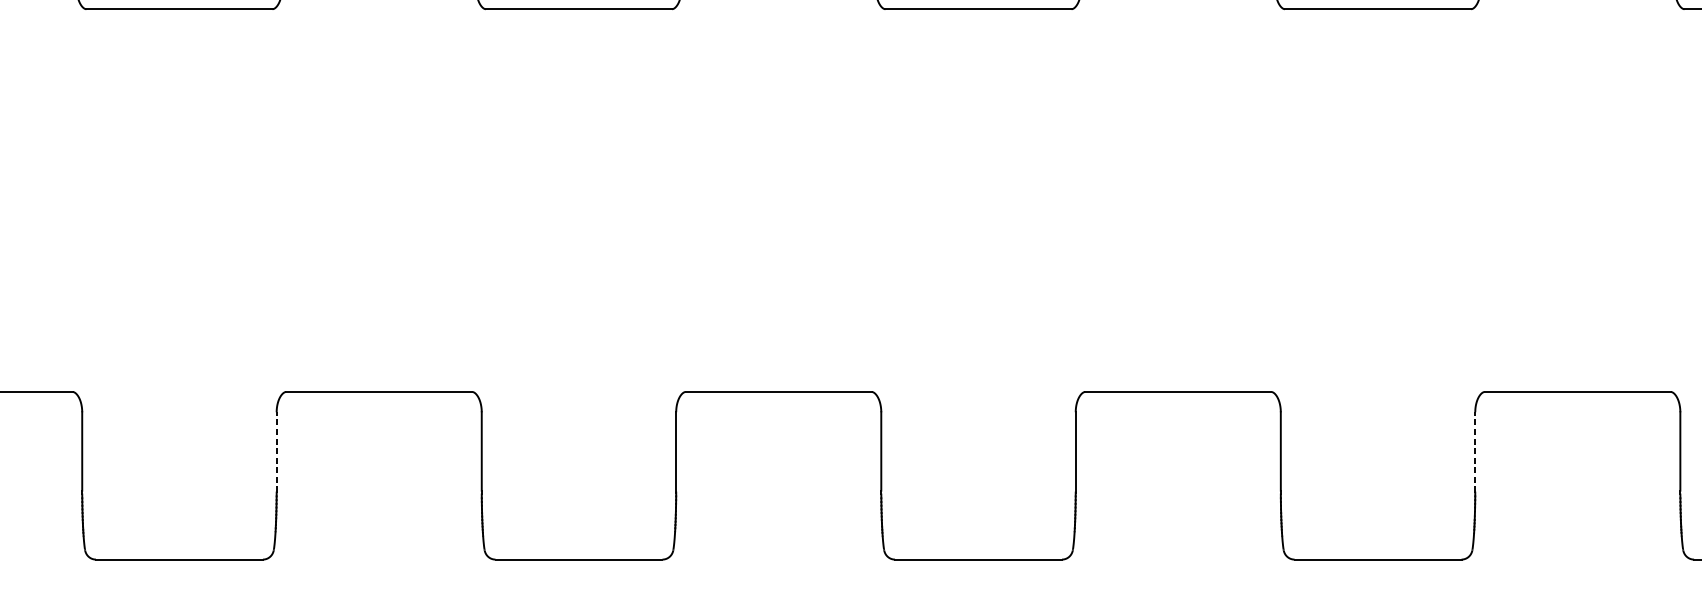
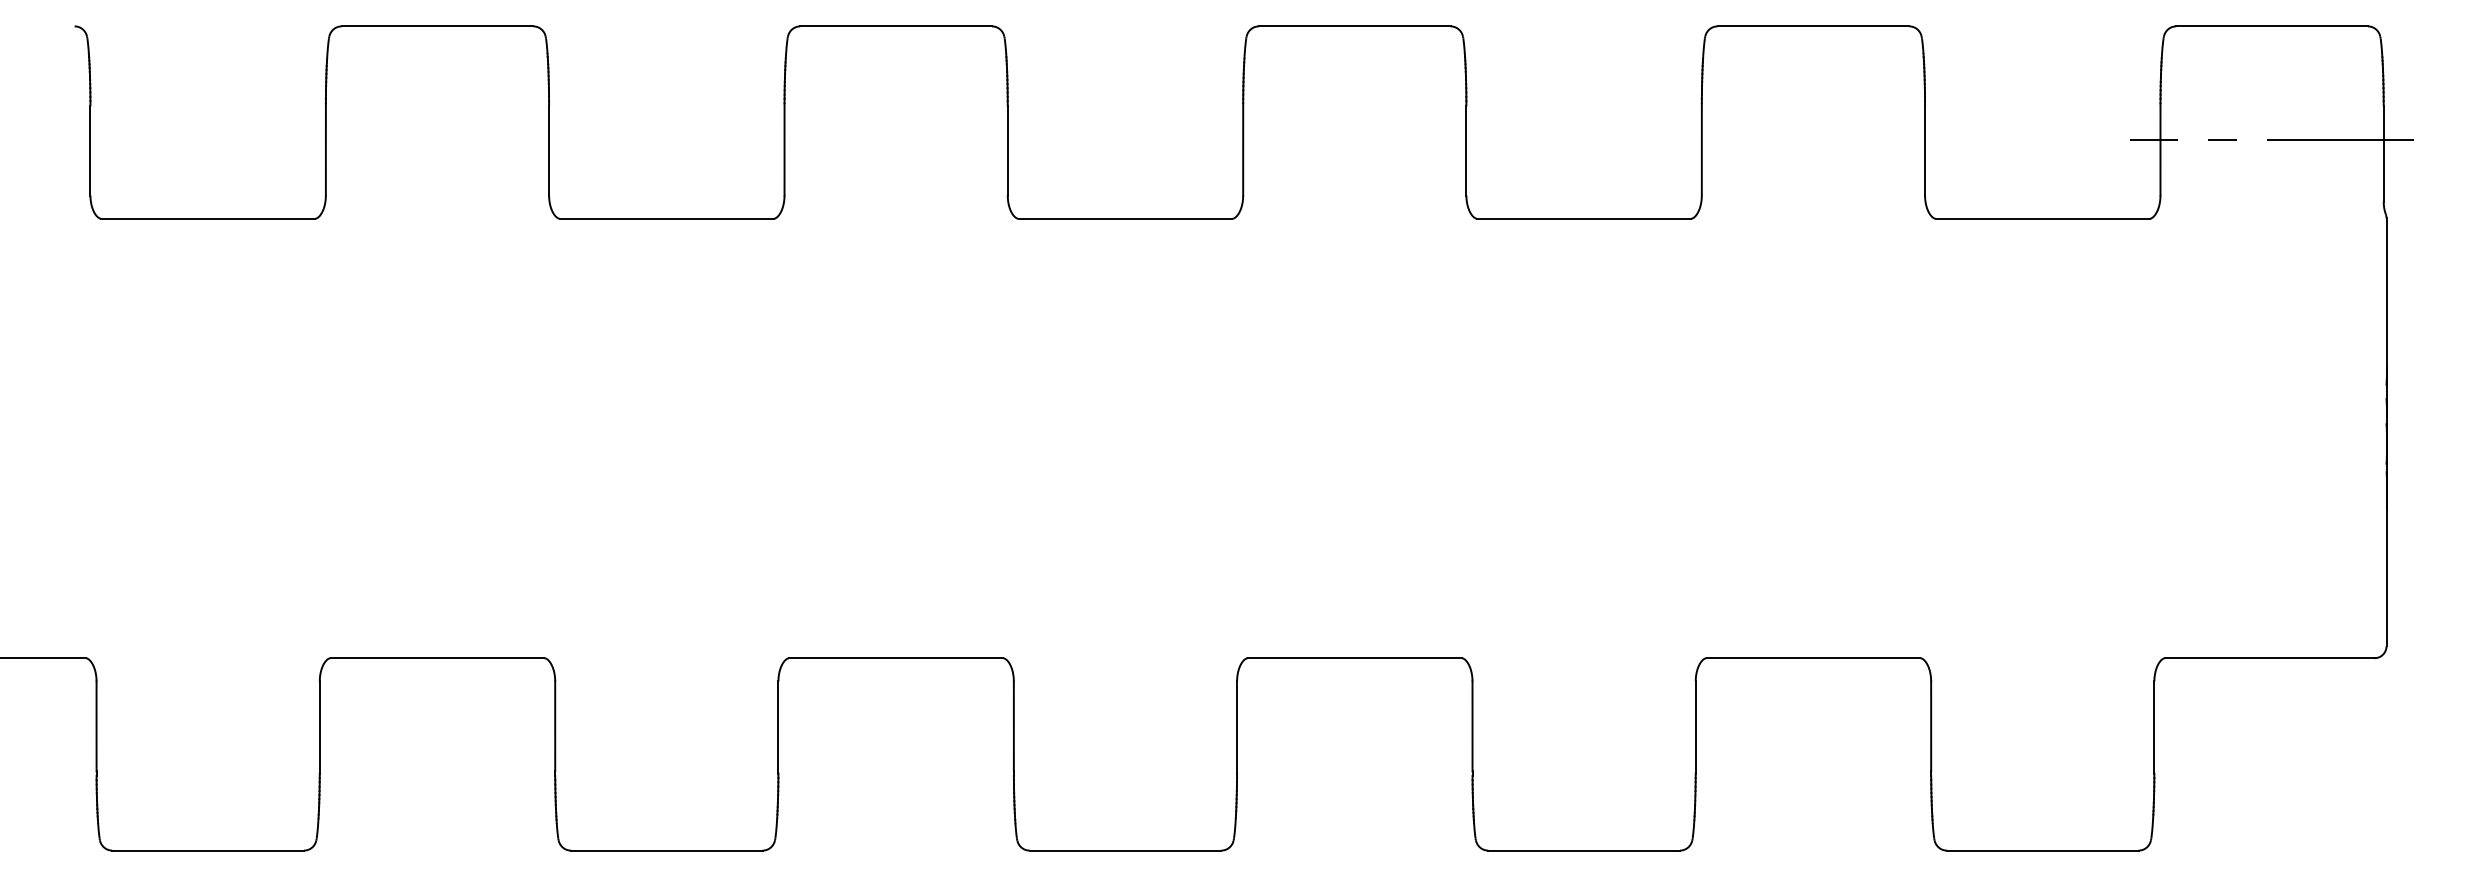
line: (276, 452) -> (319, 727), dashed -> solid
line: (1475, 452) -> (1695, 727), dashed -> solid

